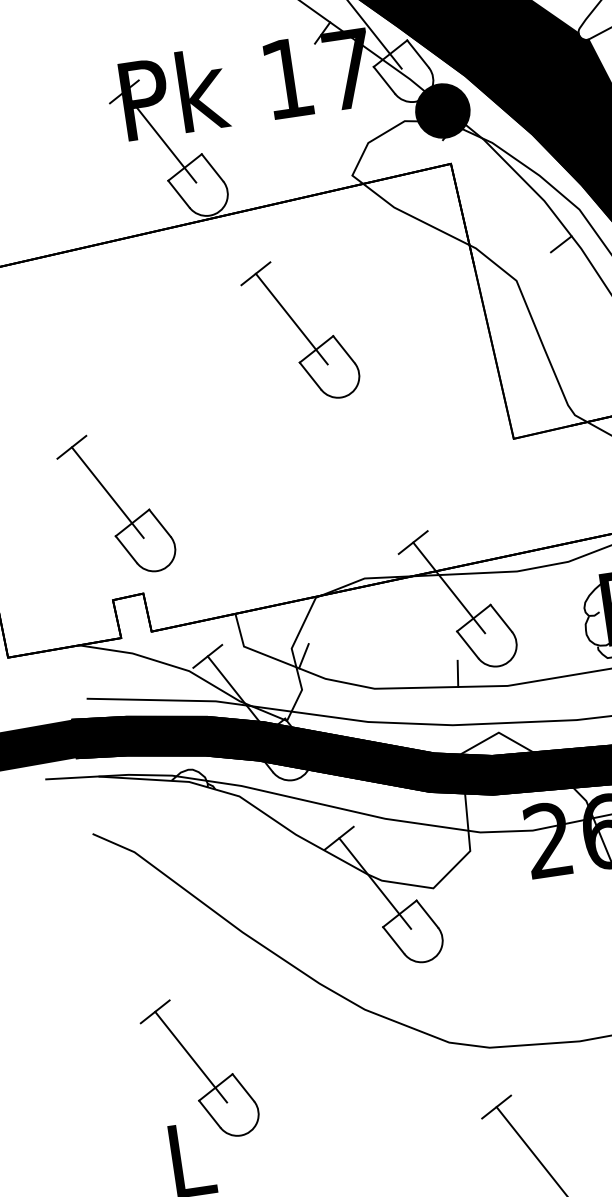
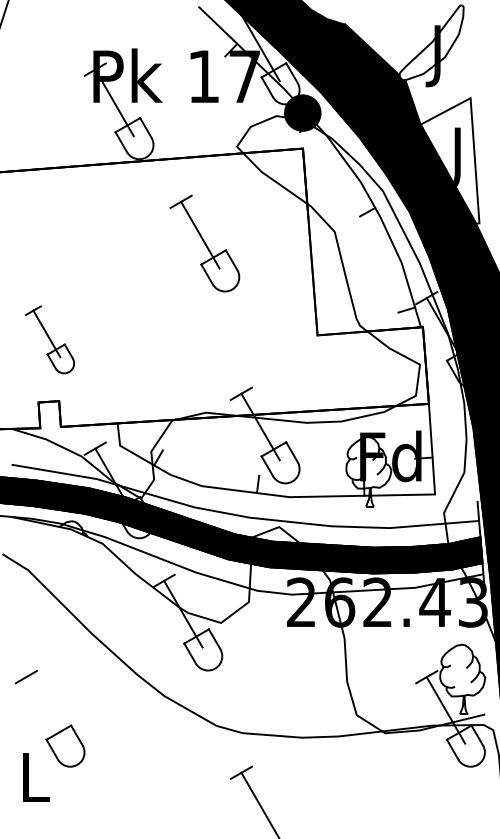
part: (299, 330) -> (204, 243), moved
part: (115, 503) -> (49, 339), size x0.7
line: (191, 1057) -> (45, 710), removed

